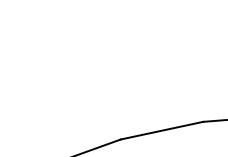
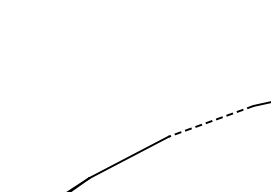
line: (161, 130) -> (210, 121), solid -> dashed

